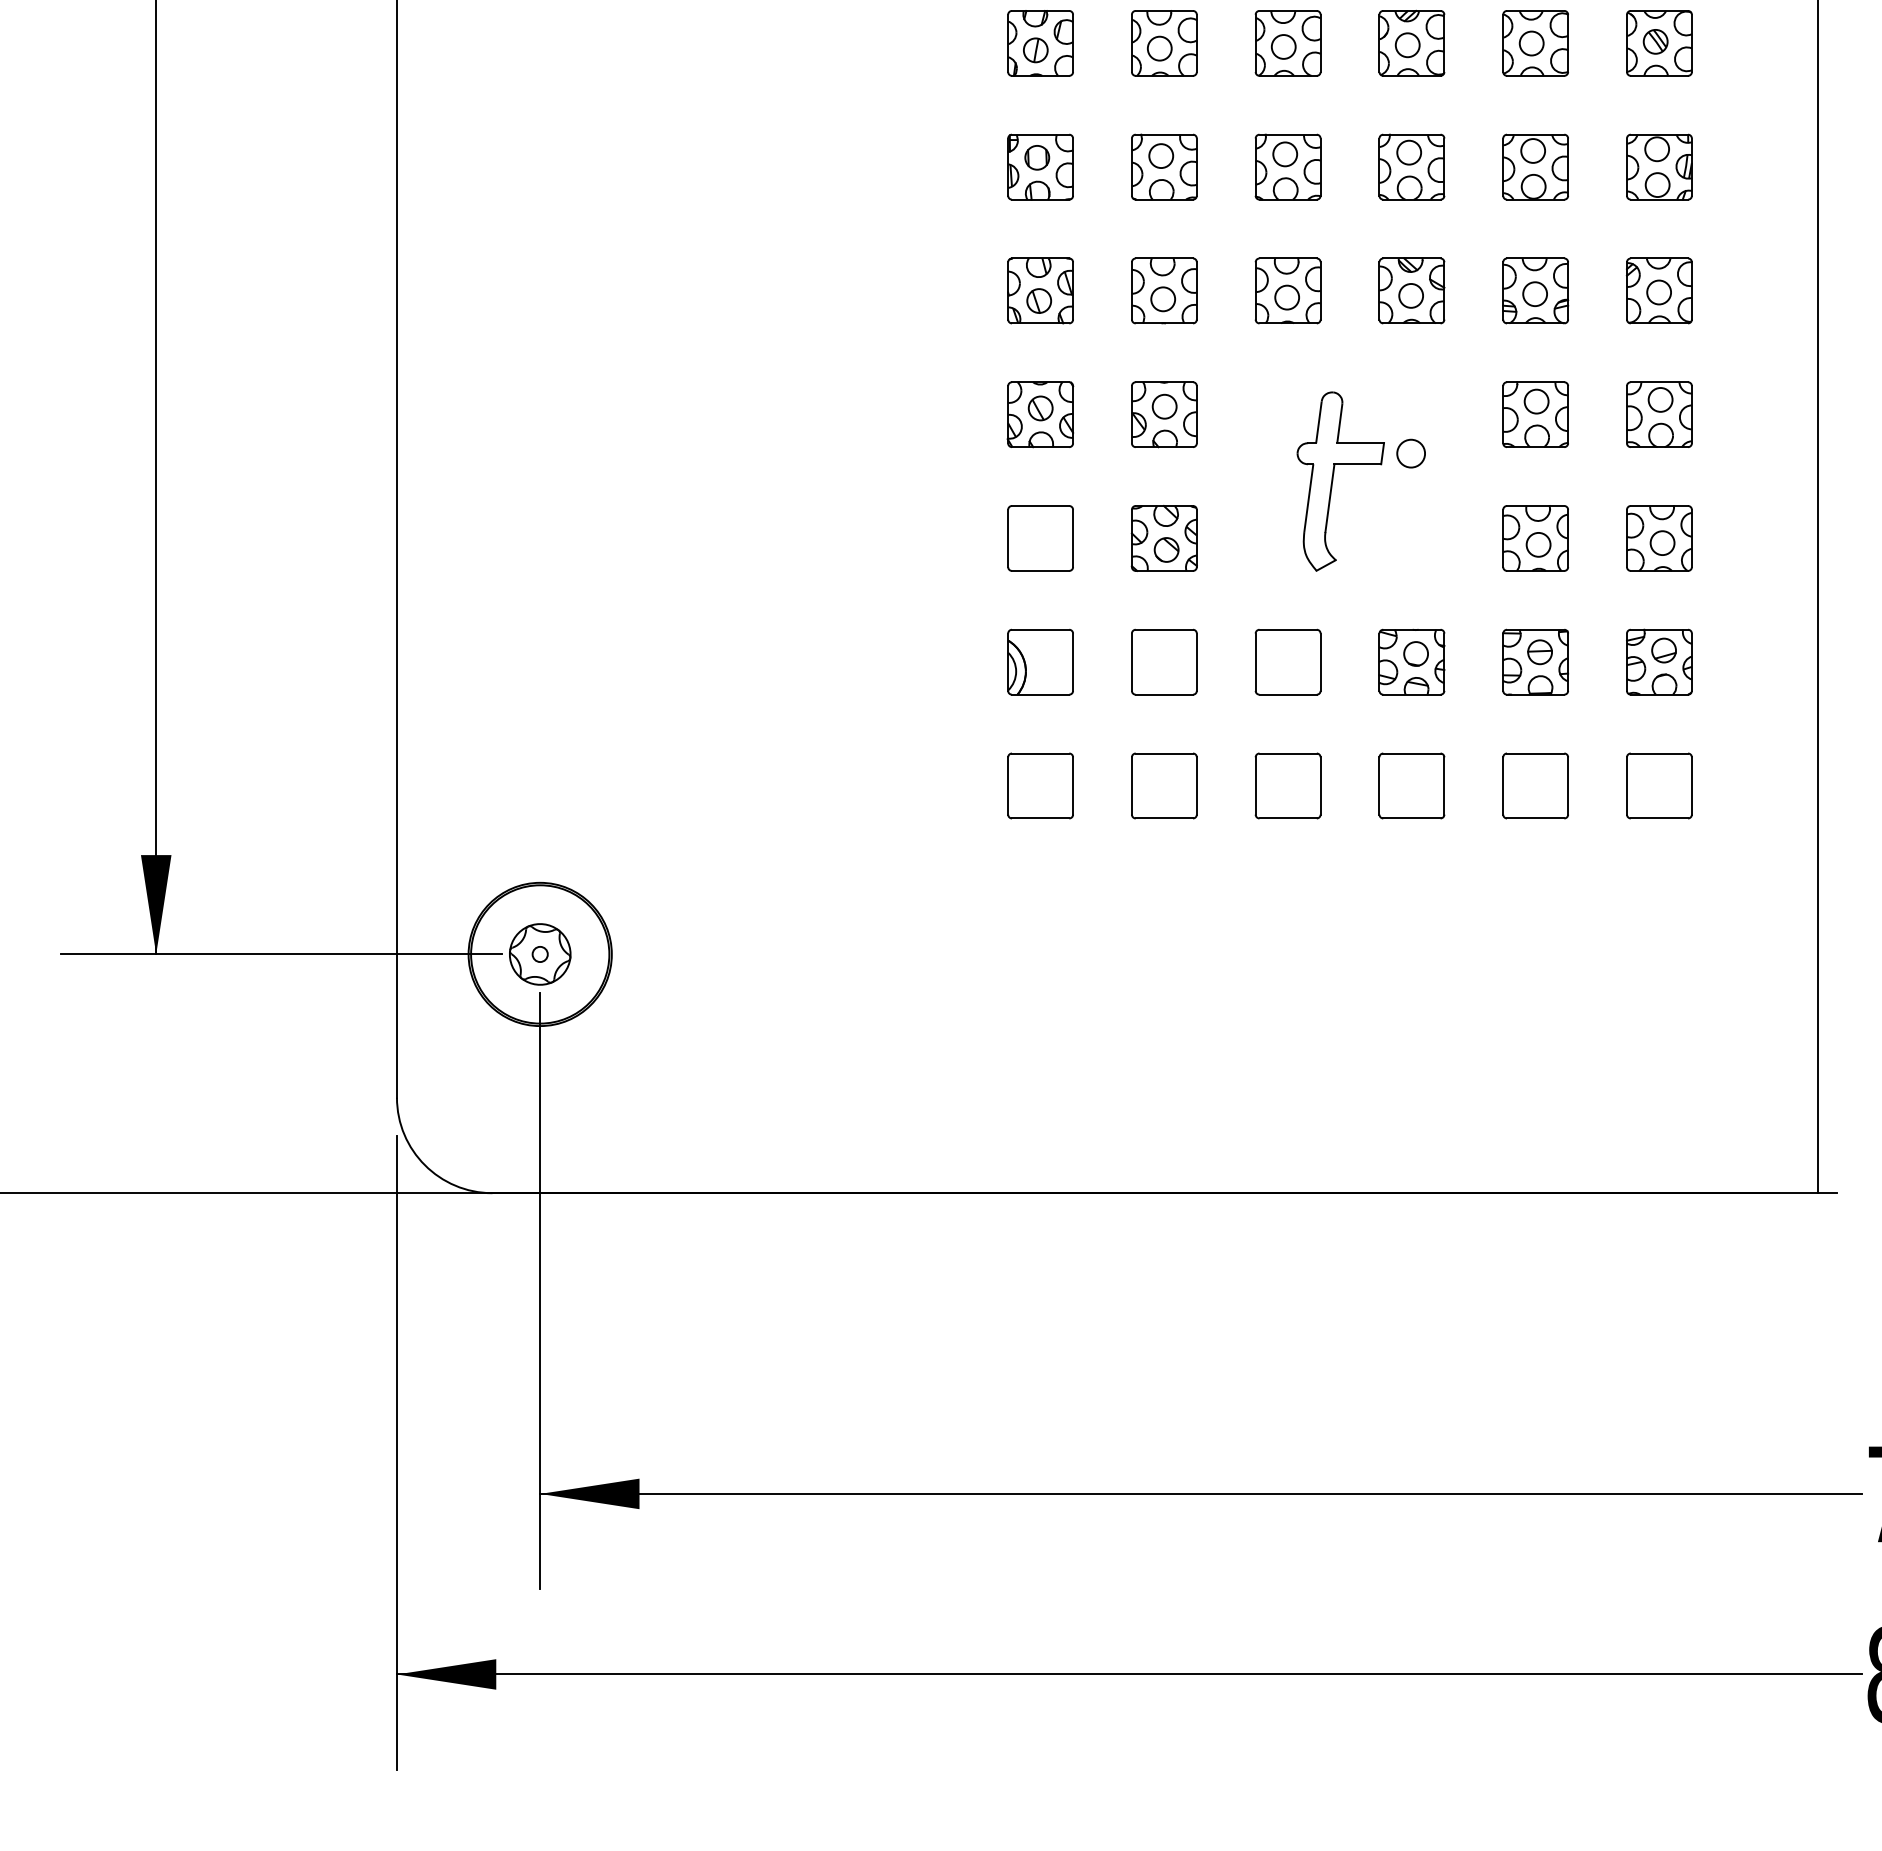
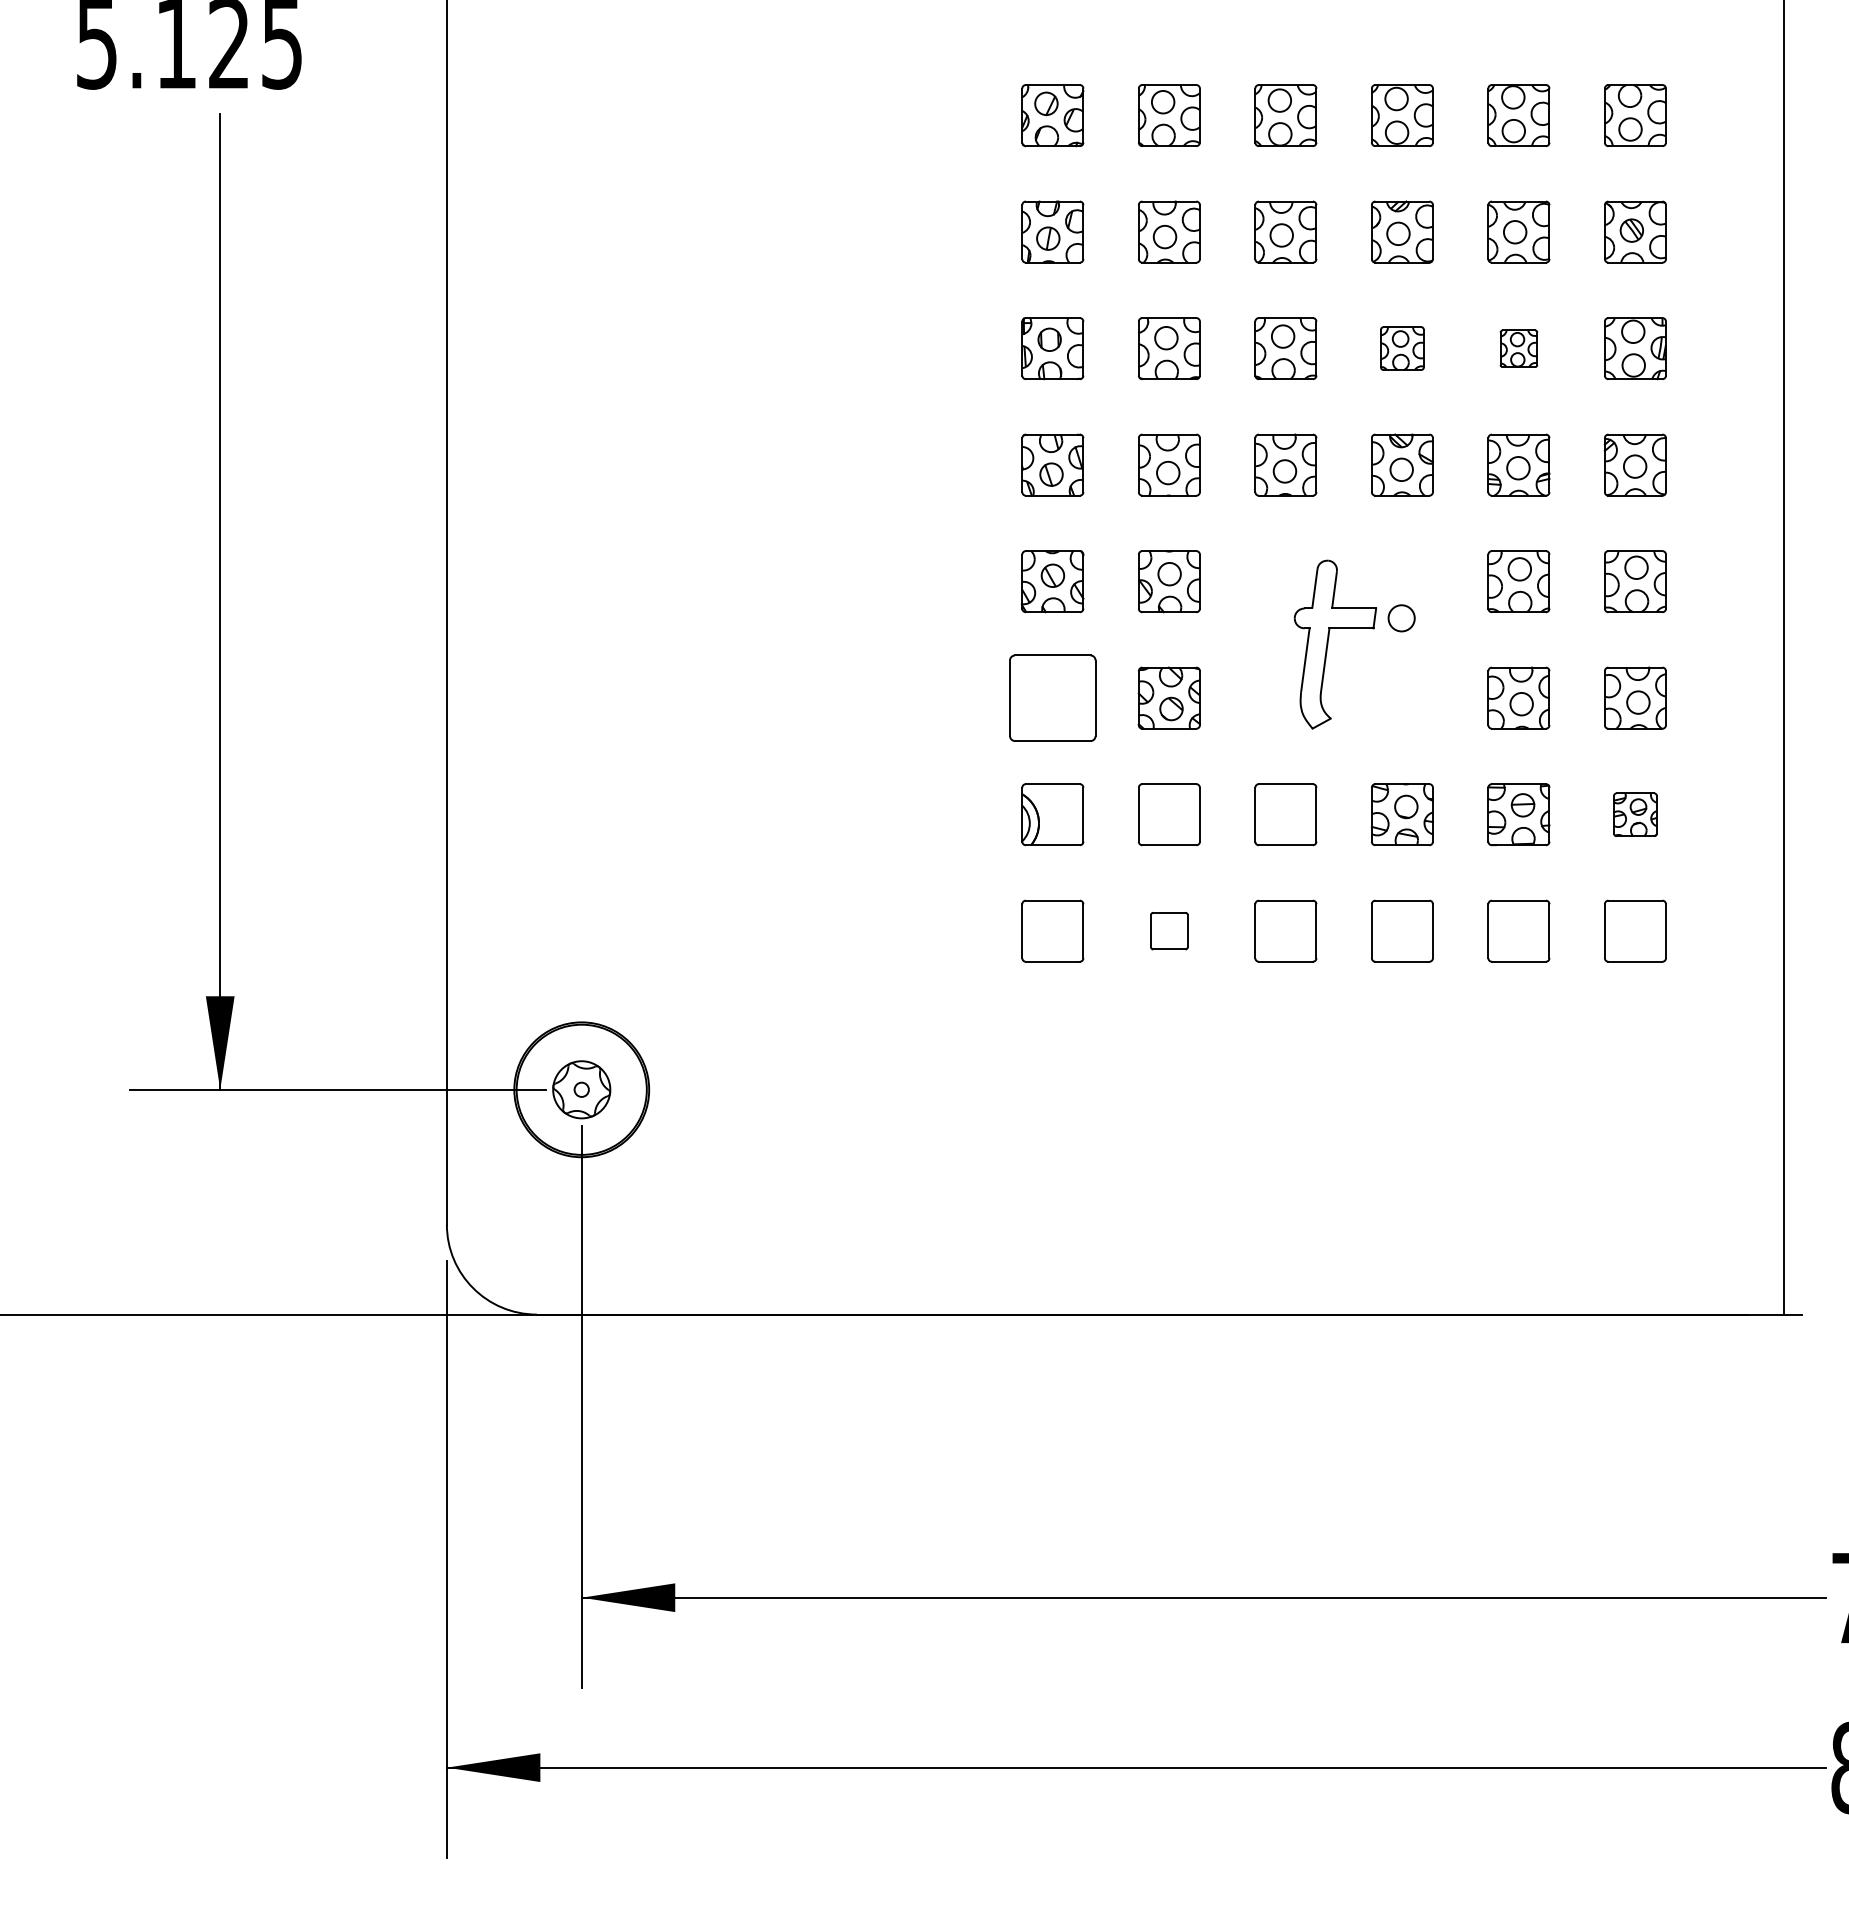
part: (1412, 167) -> (1402, 348), size x0.7
part: (1535, 167) -> (1518, 348), size x0.6
part: (1040, 537) -> (1052, 697), size x1.4
part: (1659, 662) -> (1635, 814), size x0.7
part: (1164, 785) -> (1169, 930), size x0.6

